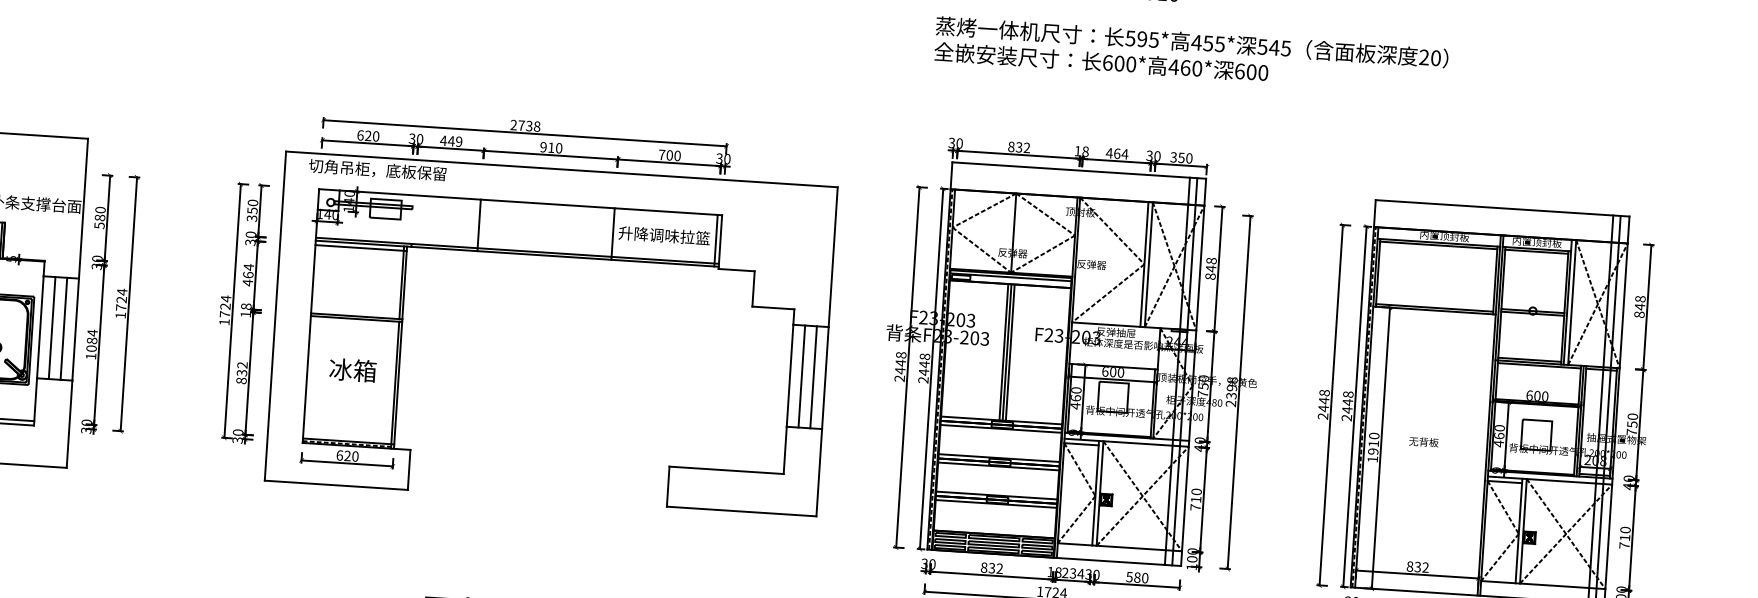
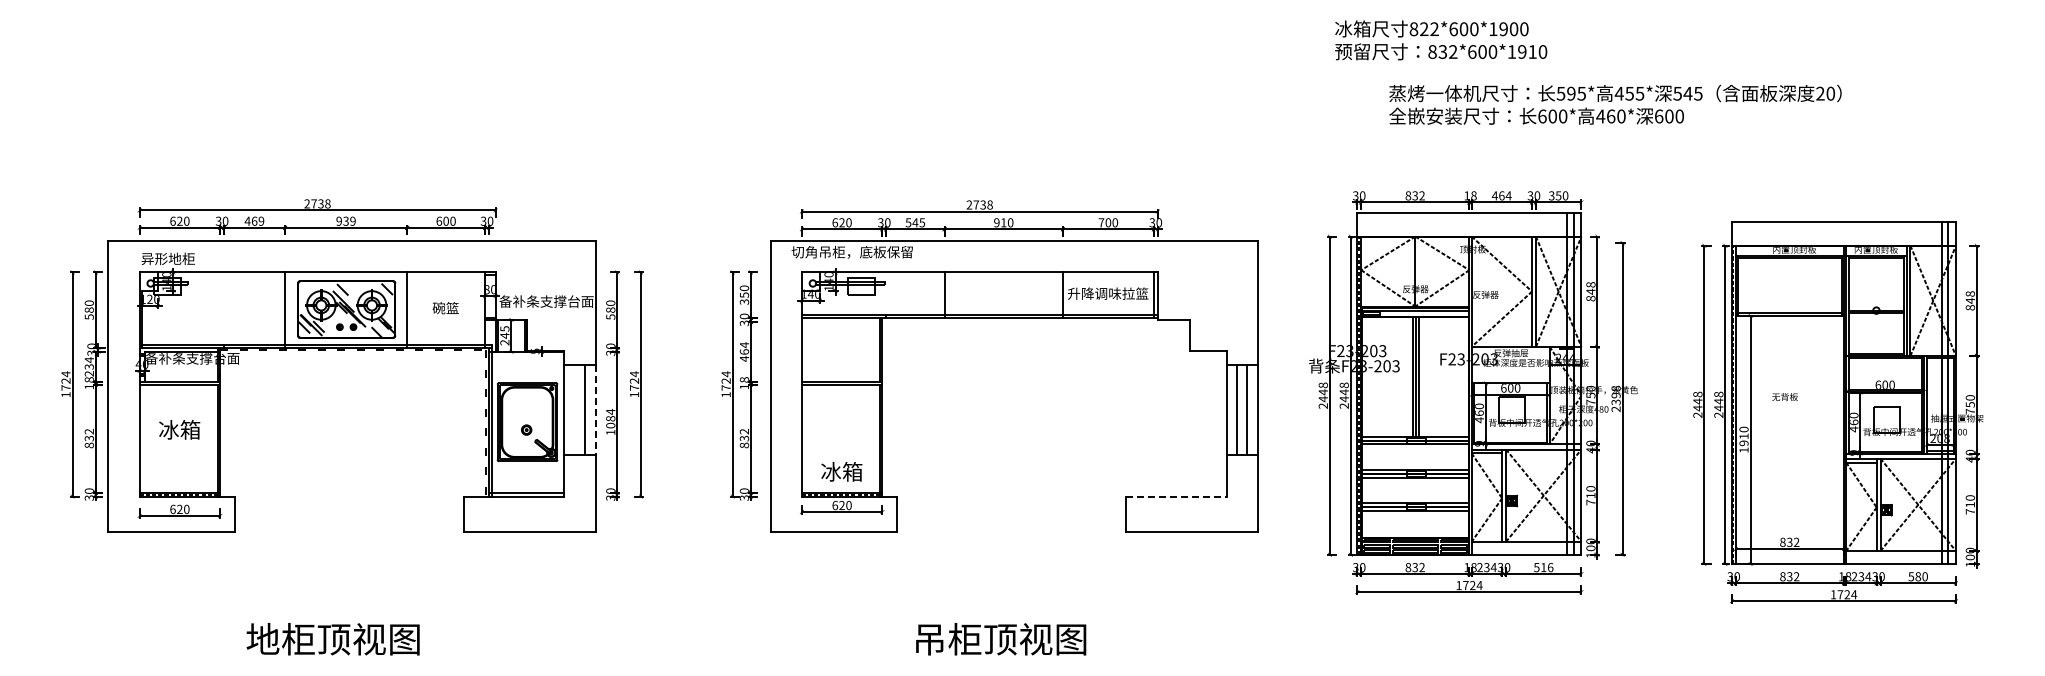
text: (1191, 54) -> (1615, 104), moved
text: (451, 140) -> (915, 222), 449 -> 545
line: (360, 247) -> (841, 321), removed
line: (51, 327) -> (574, 409), removed
line: (75, 330) -> (595, 410), solid -> dashed
text: (352, 369) -> (841, 471), moved
text: (1423, 442) -> (1784, 397), moved
line: (726, 470) -> (1176, 496), solid -> dashed
text: (1141, 577) -> (1547, 567), 580 -> 516

